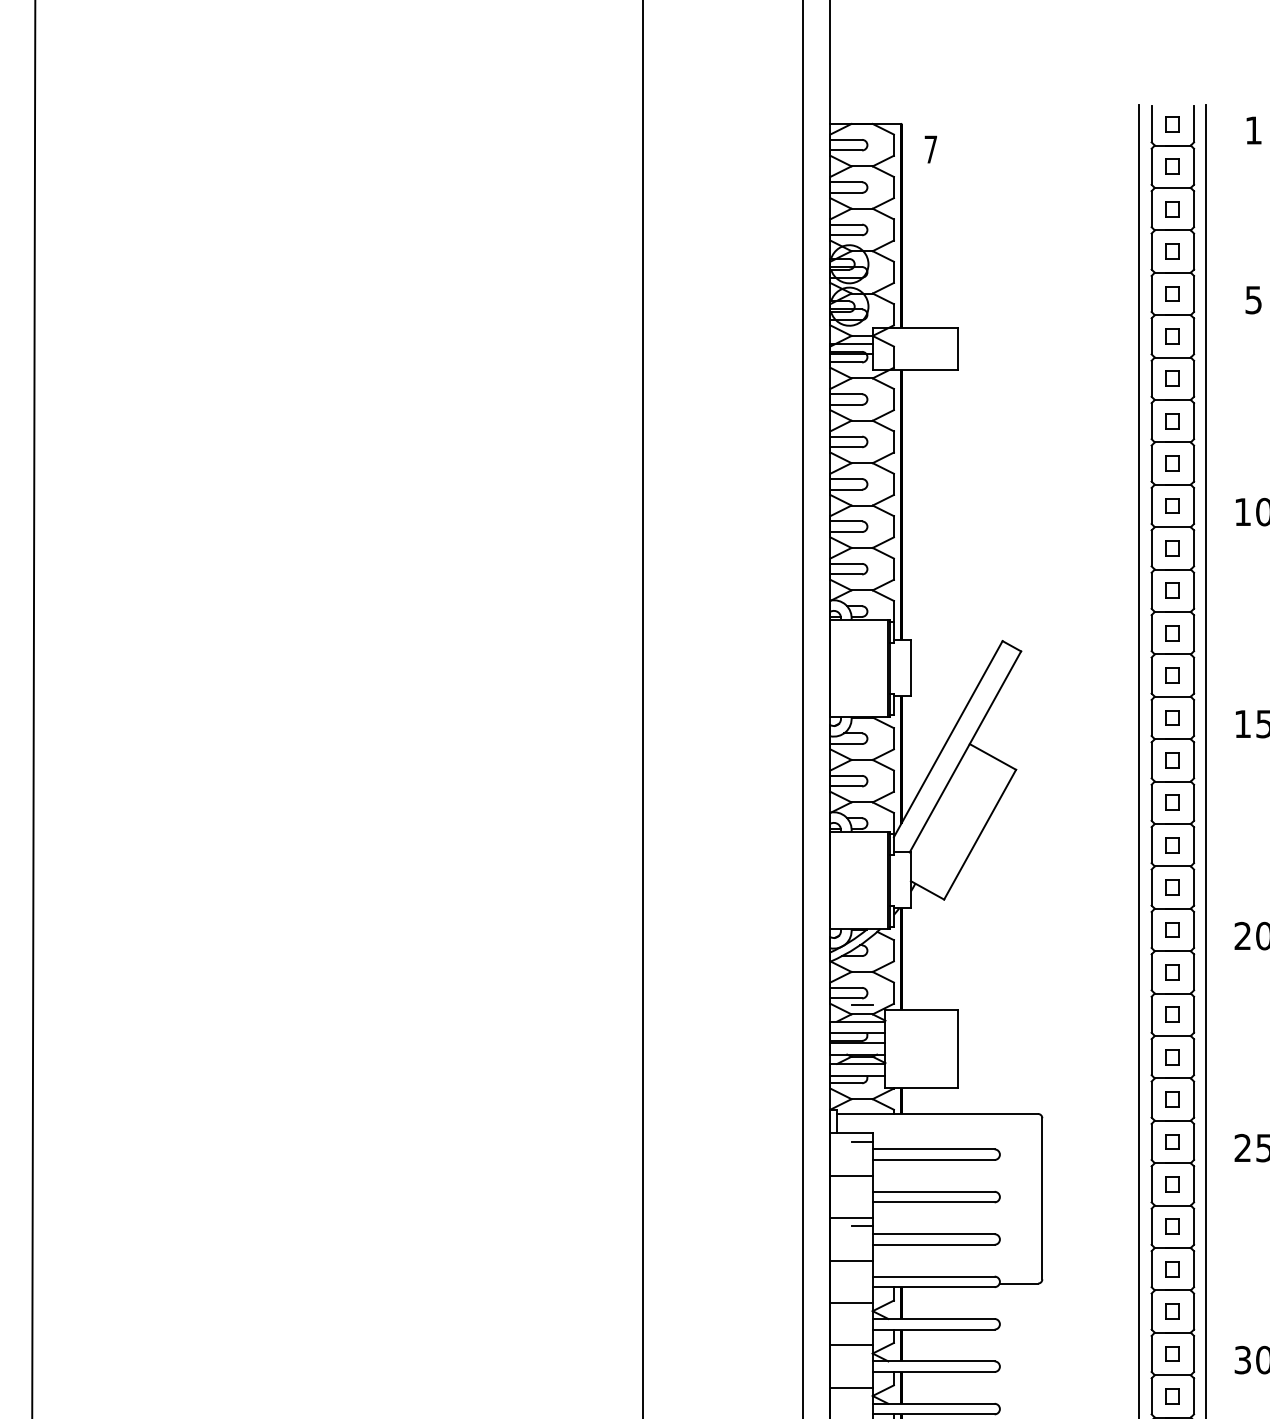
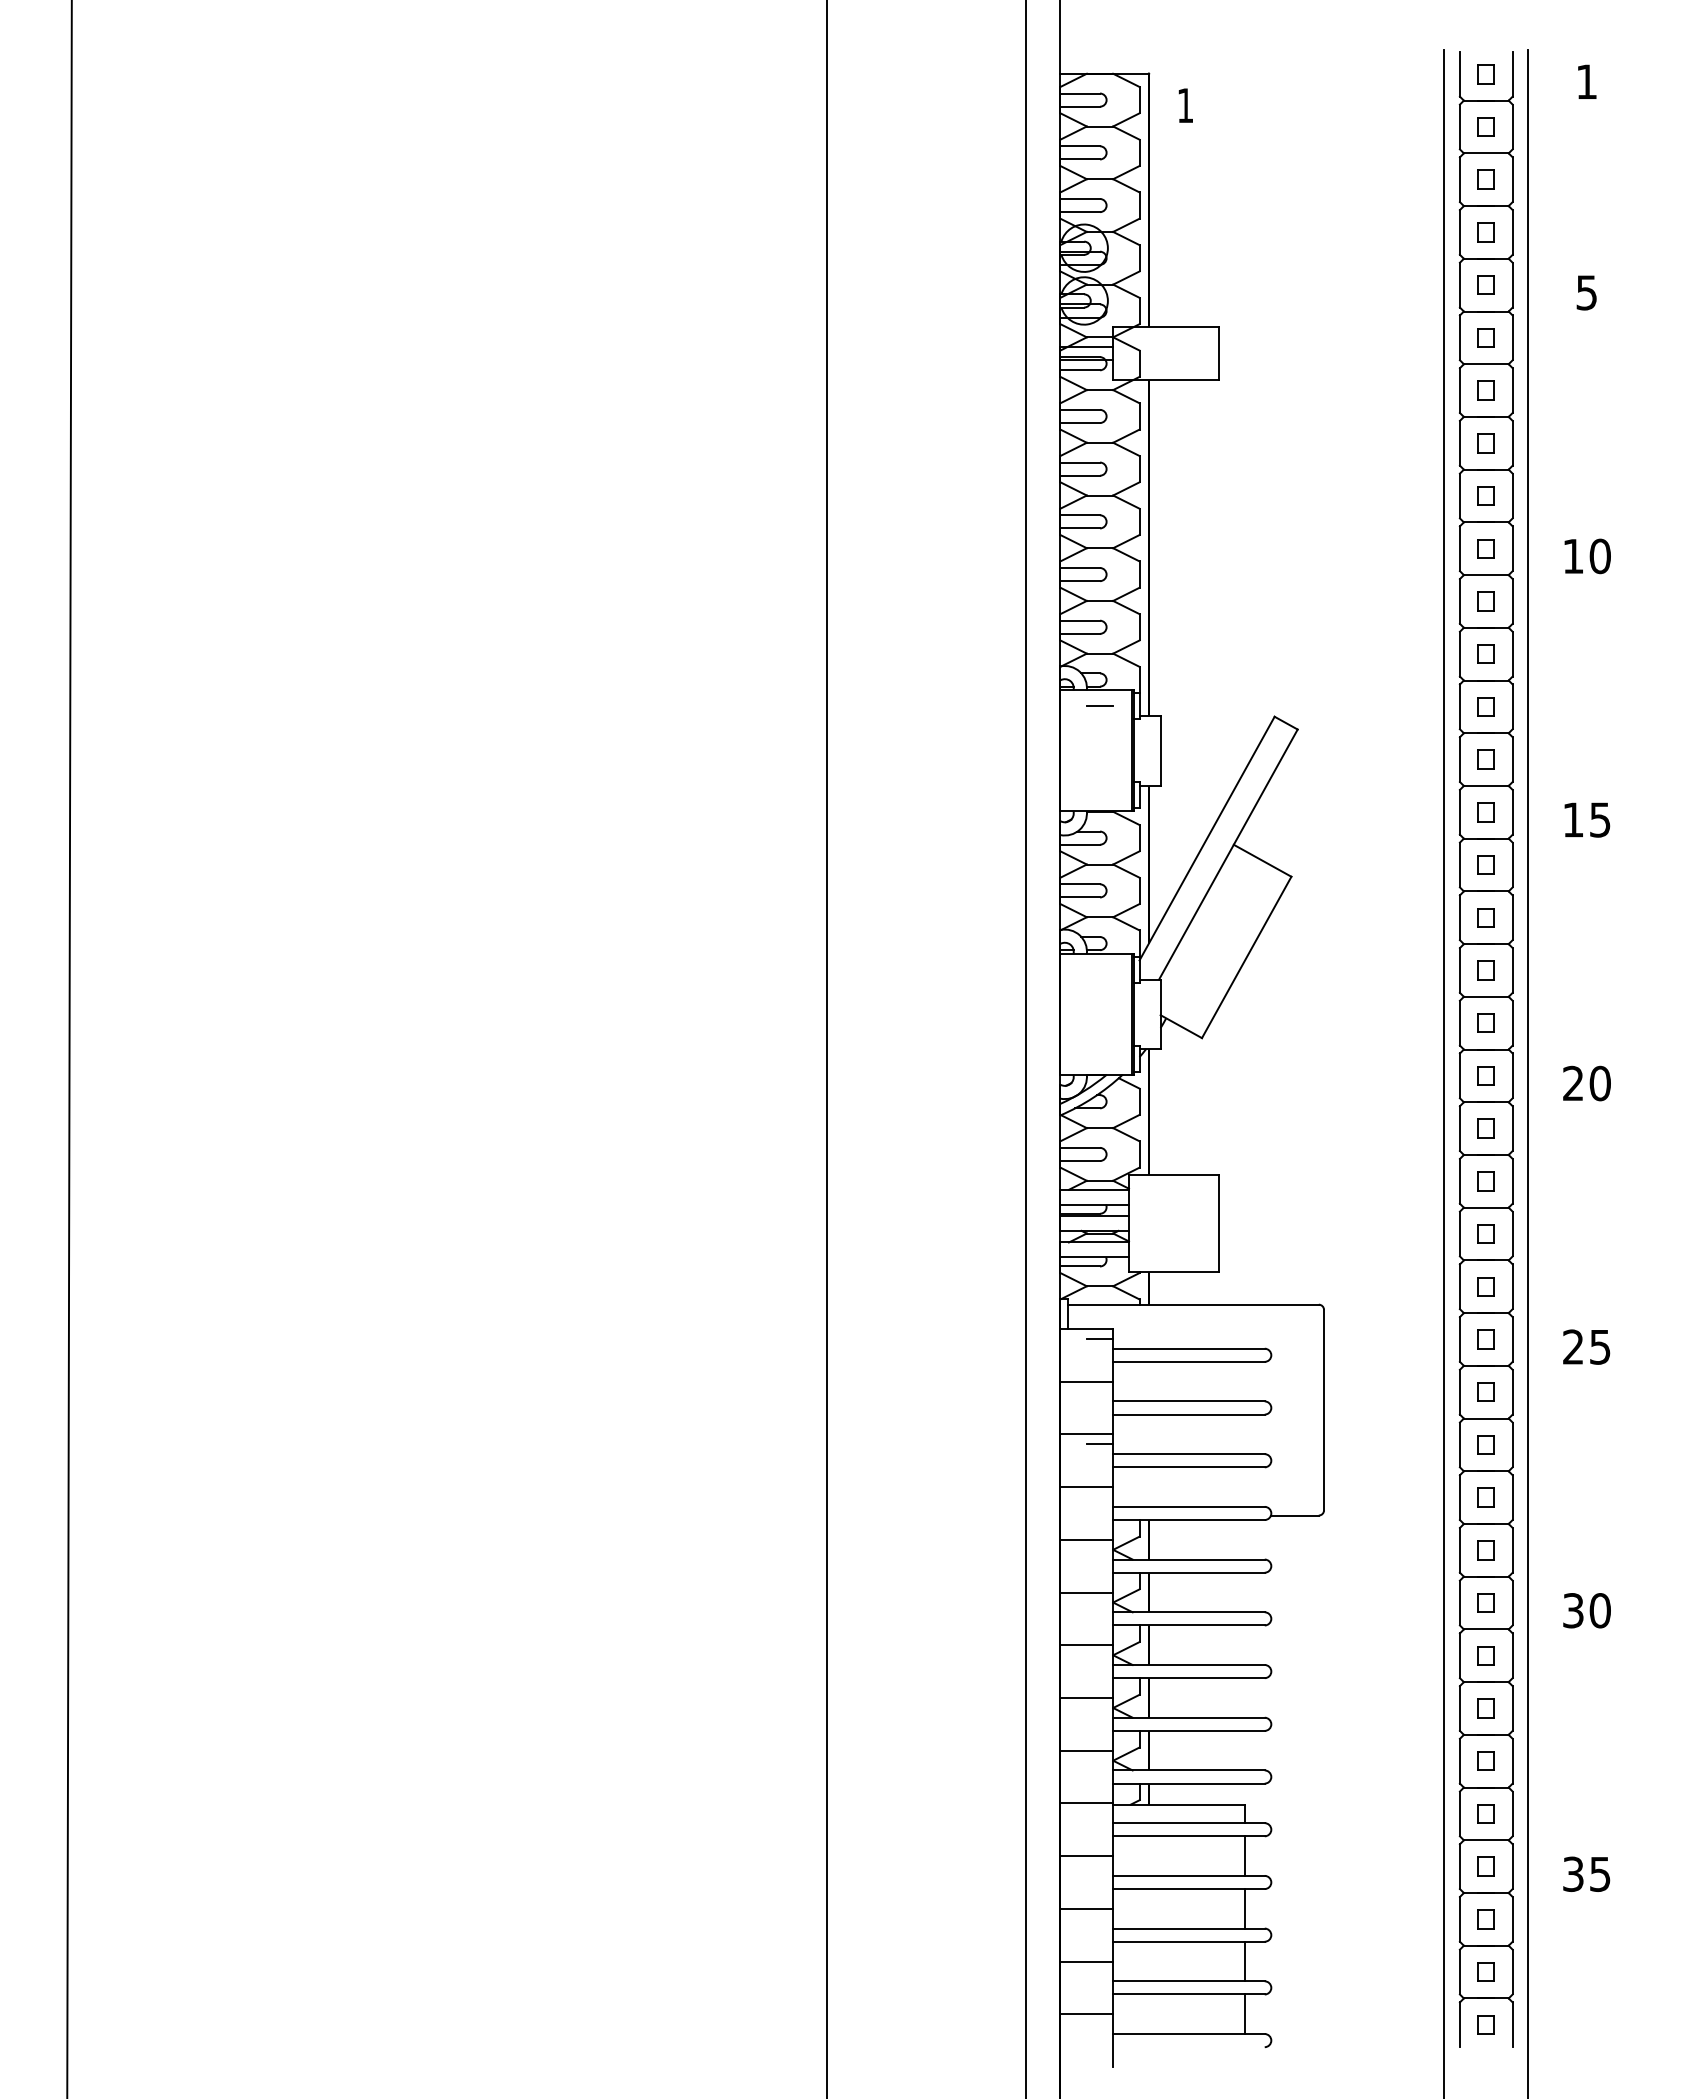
text: (930, 149) -> (1185, 105), 7 -> 1
line: (861, 1004) -> (1099, 705), moved

